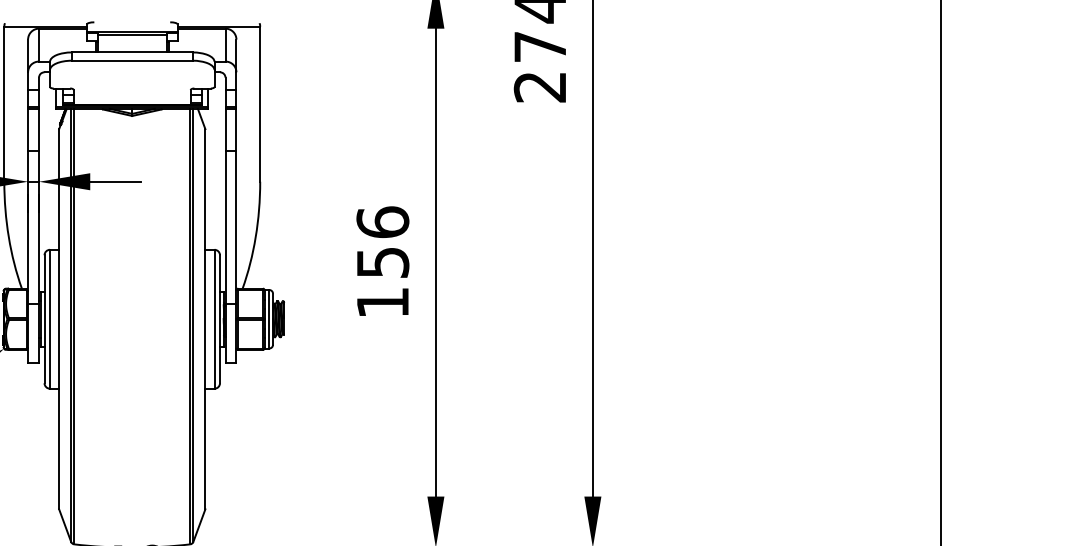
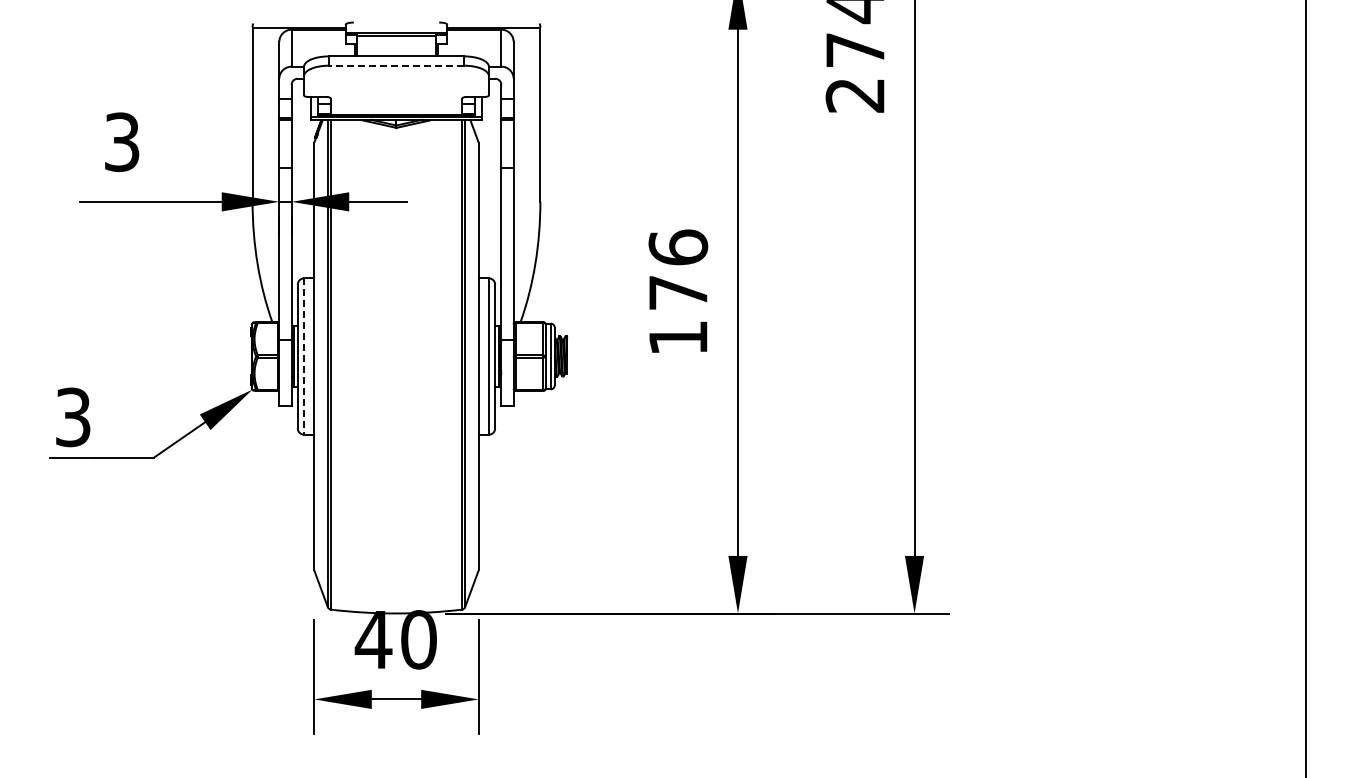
line: (132, 60) -> (396, 65), solid -> dashed
text: (383, 262) -> (678, 292), 156 -> 176
line: (49, 320) -> (303, 357), solid -> dashed

